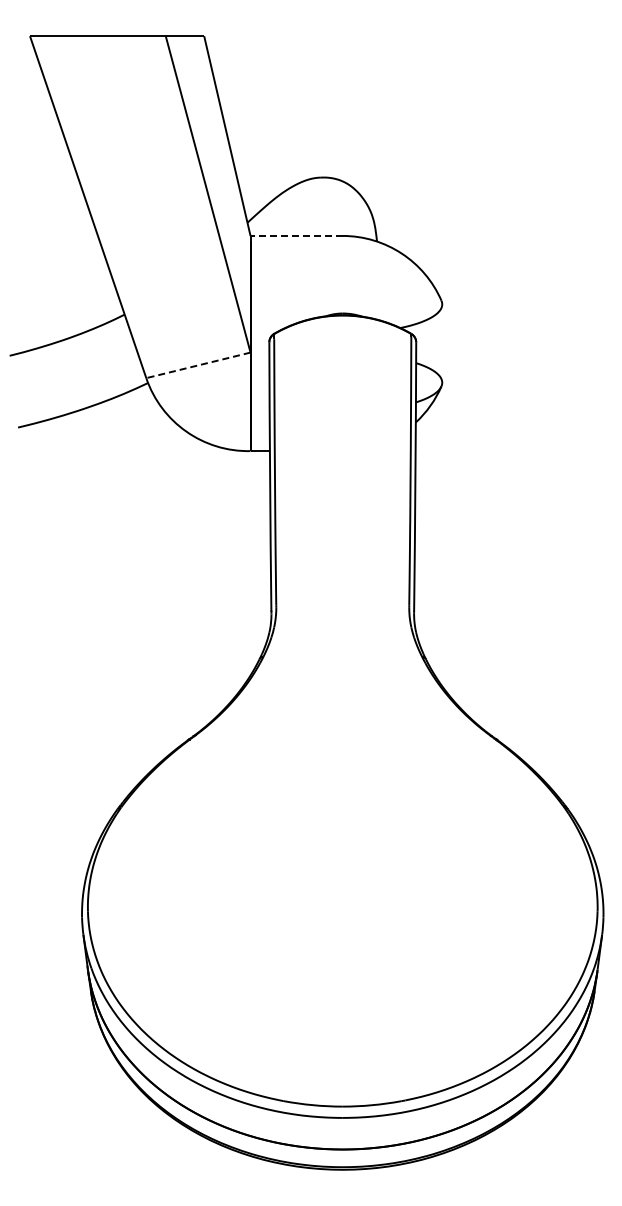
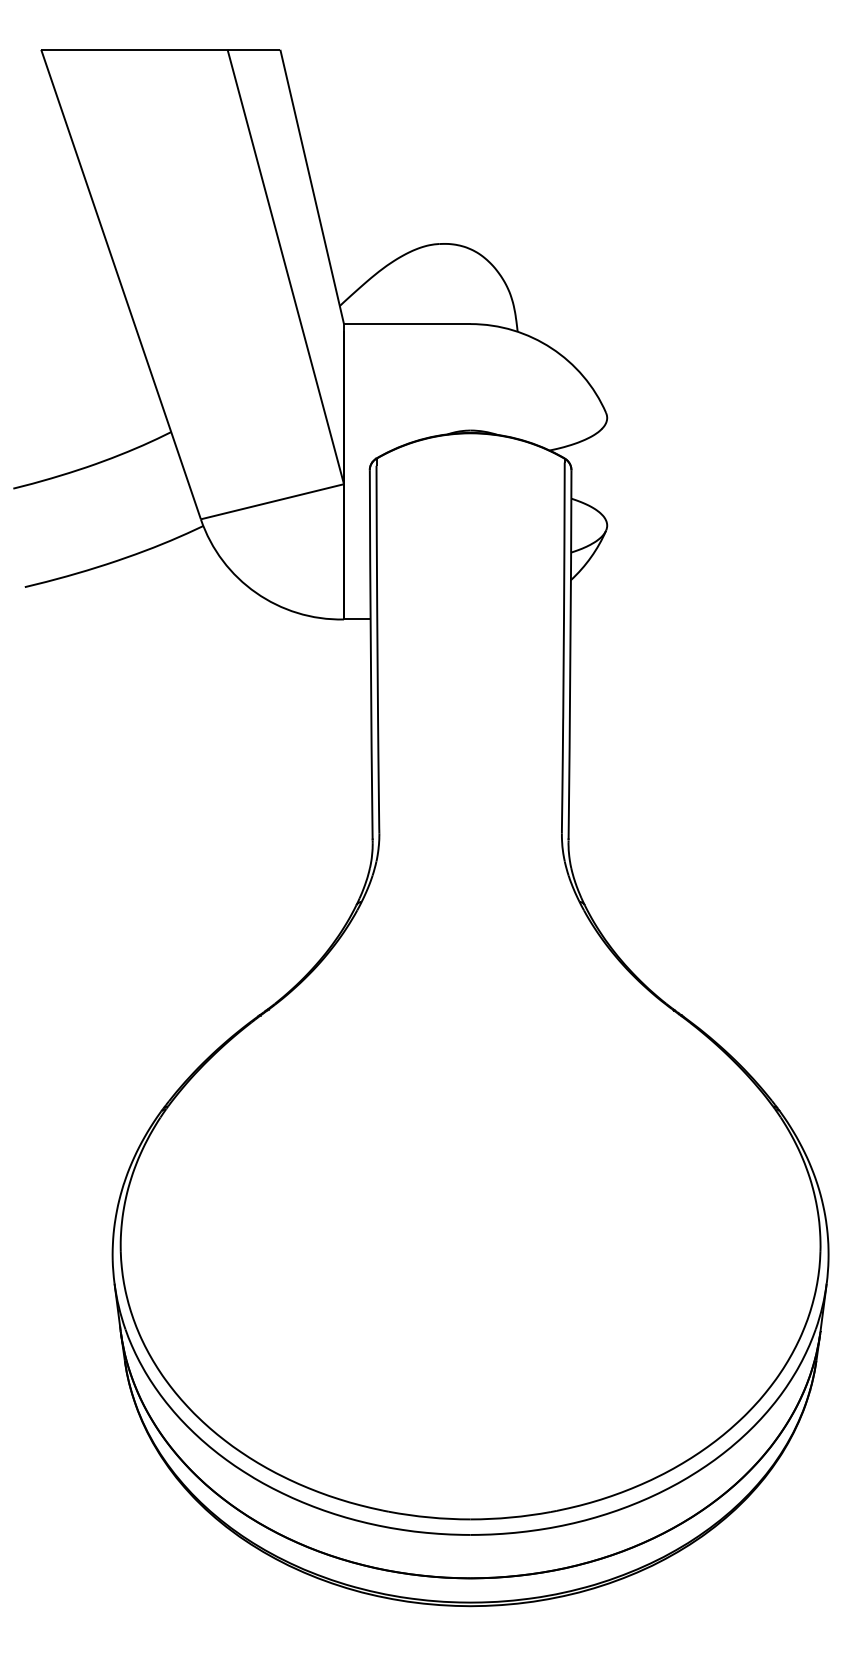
line: (296, 235) -> (407, 323), dashed -> solid
line: (198, 365) -> (272, 501), dashed -> solid

